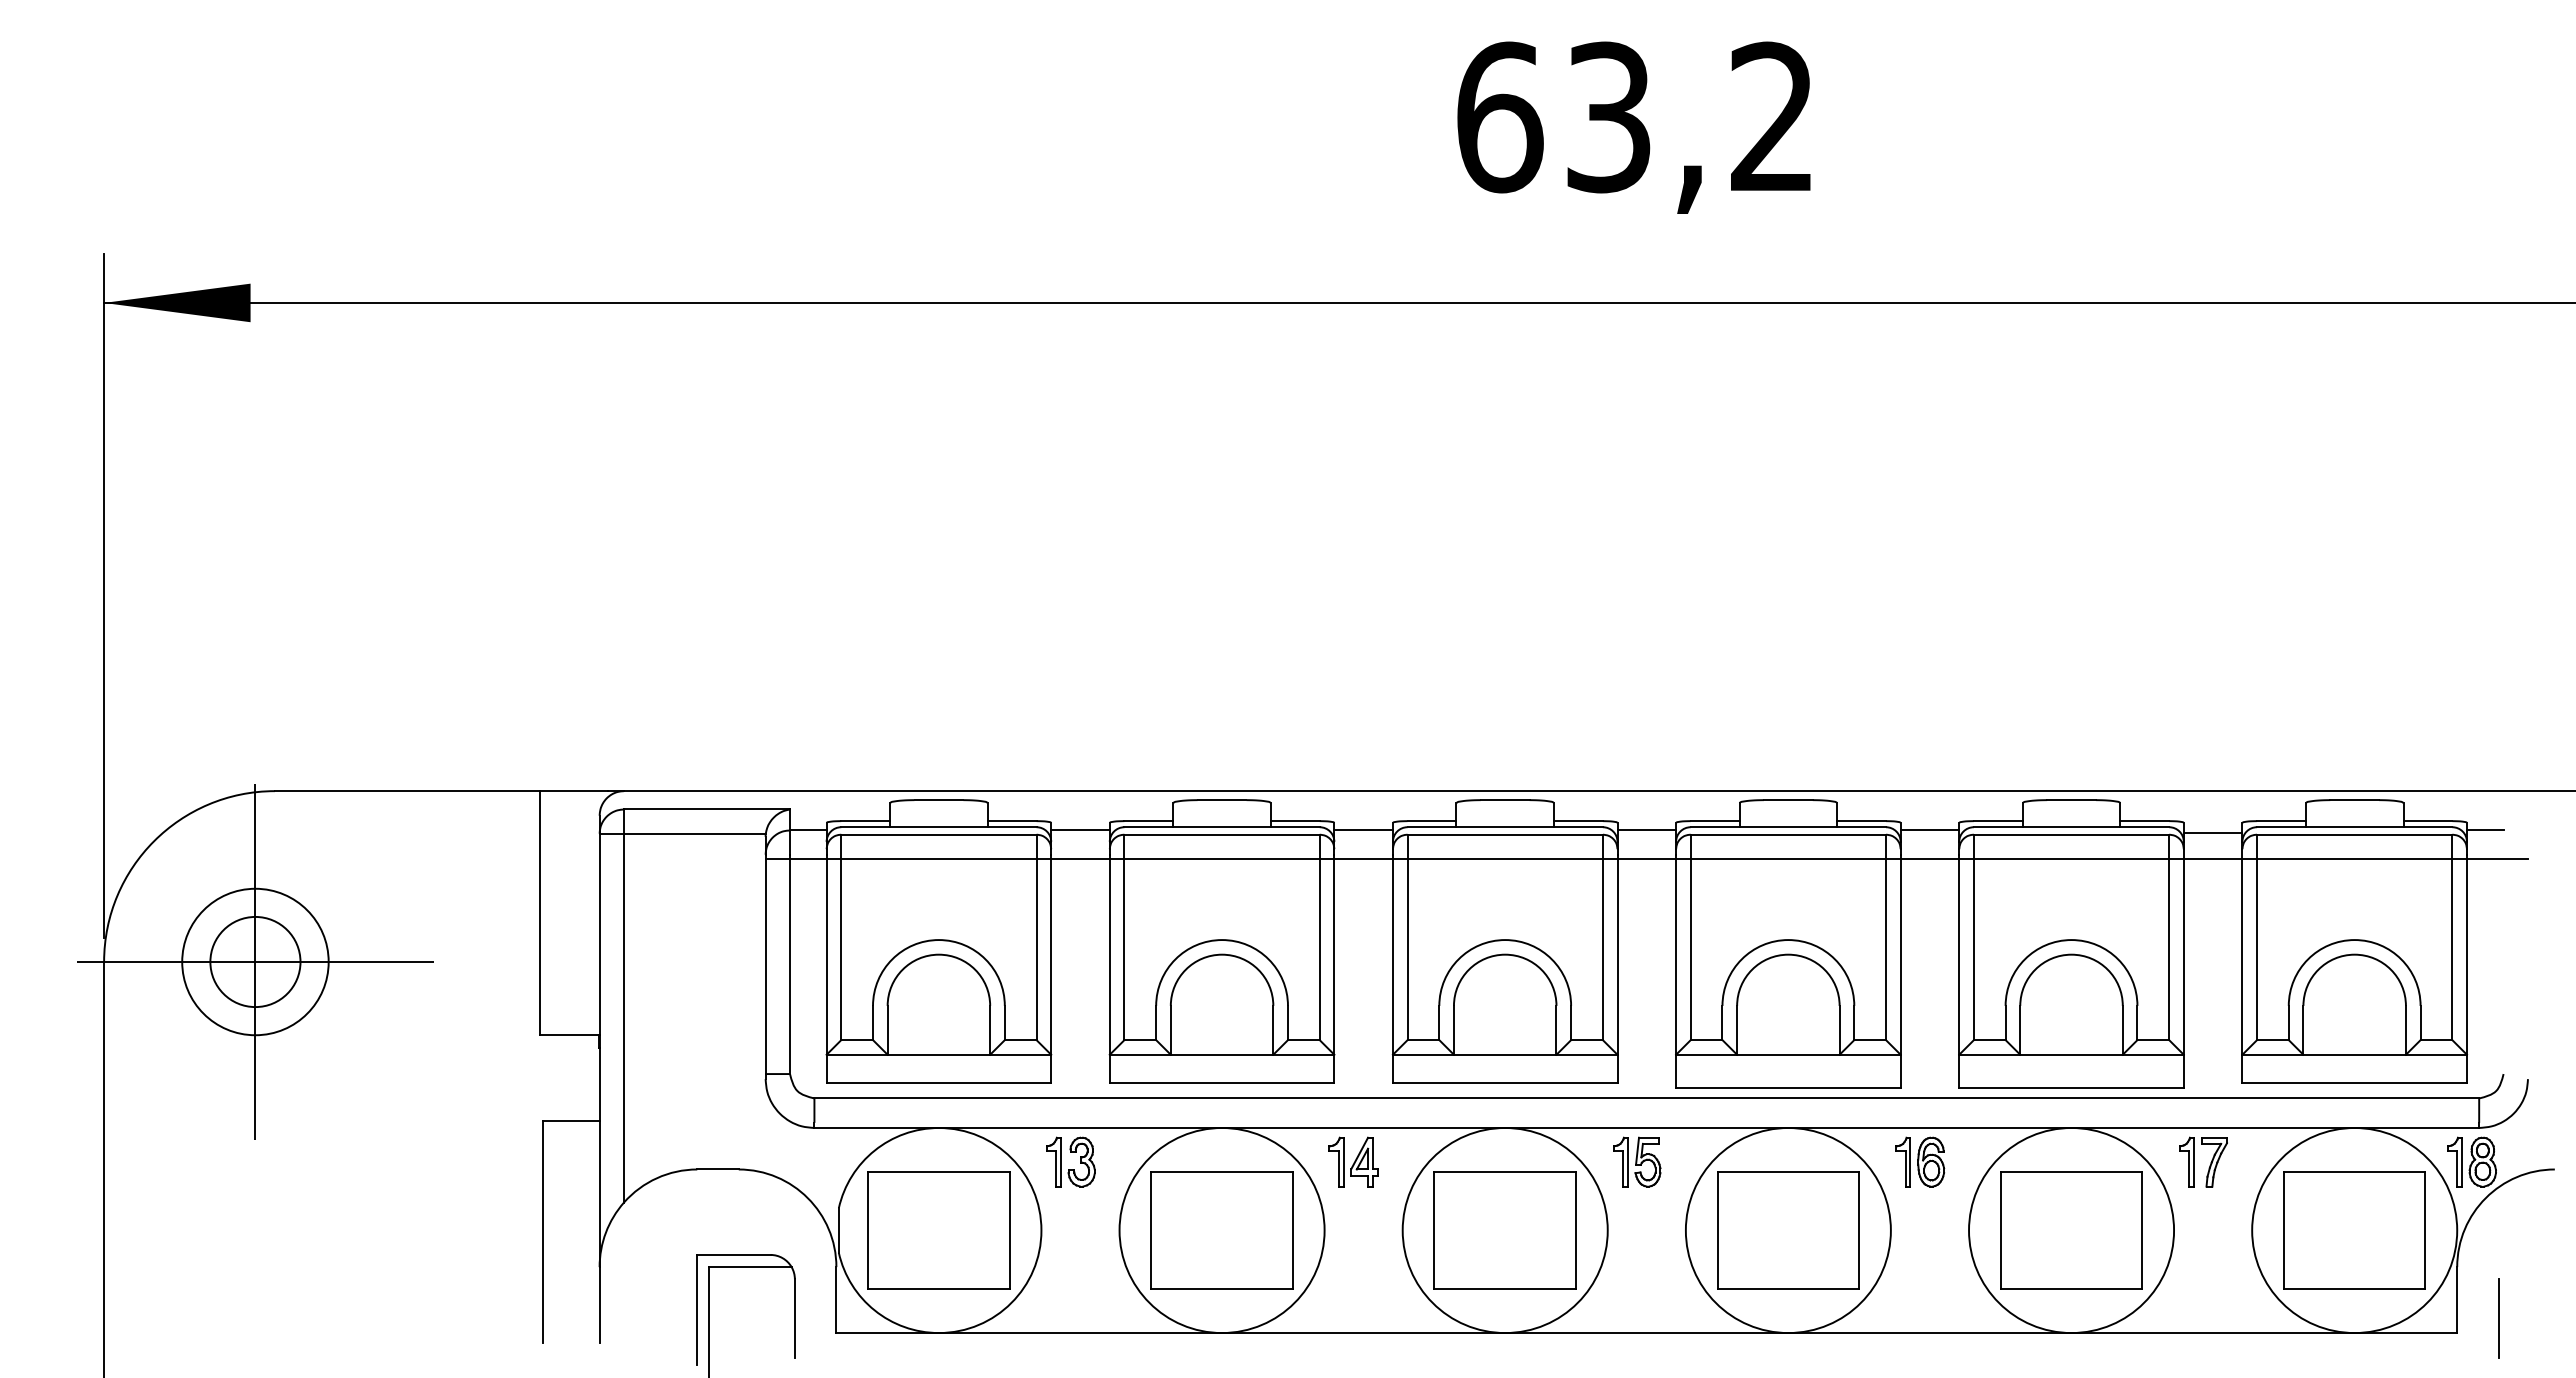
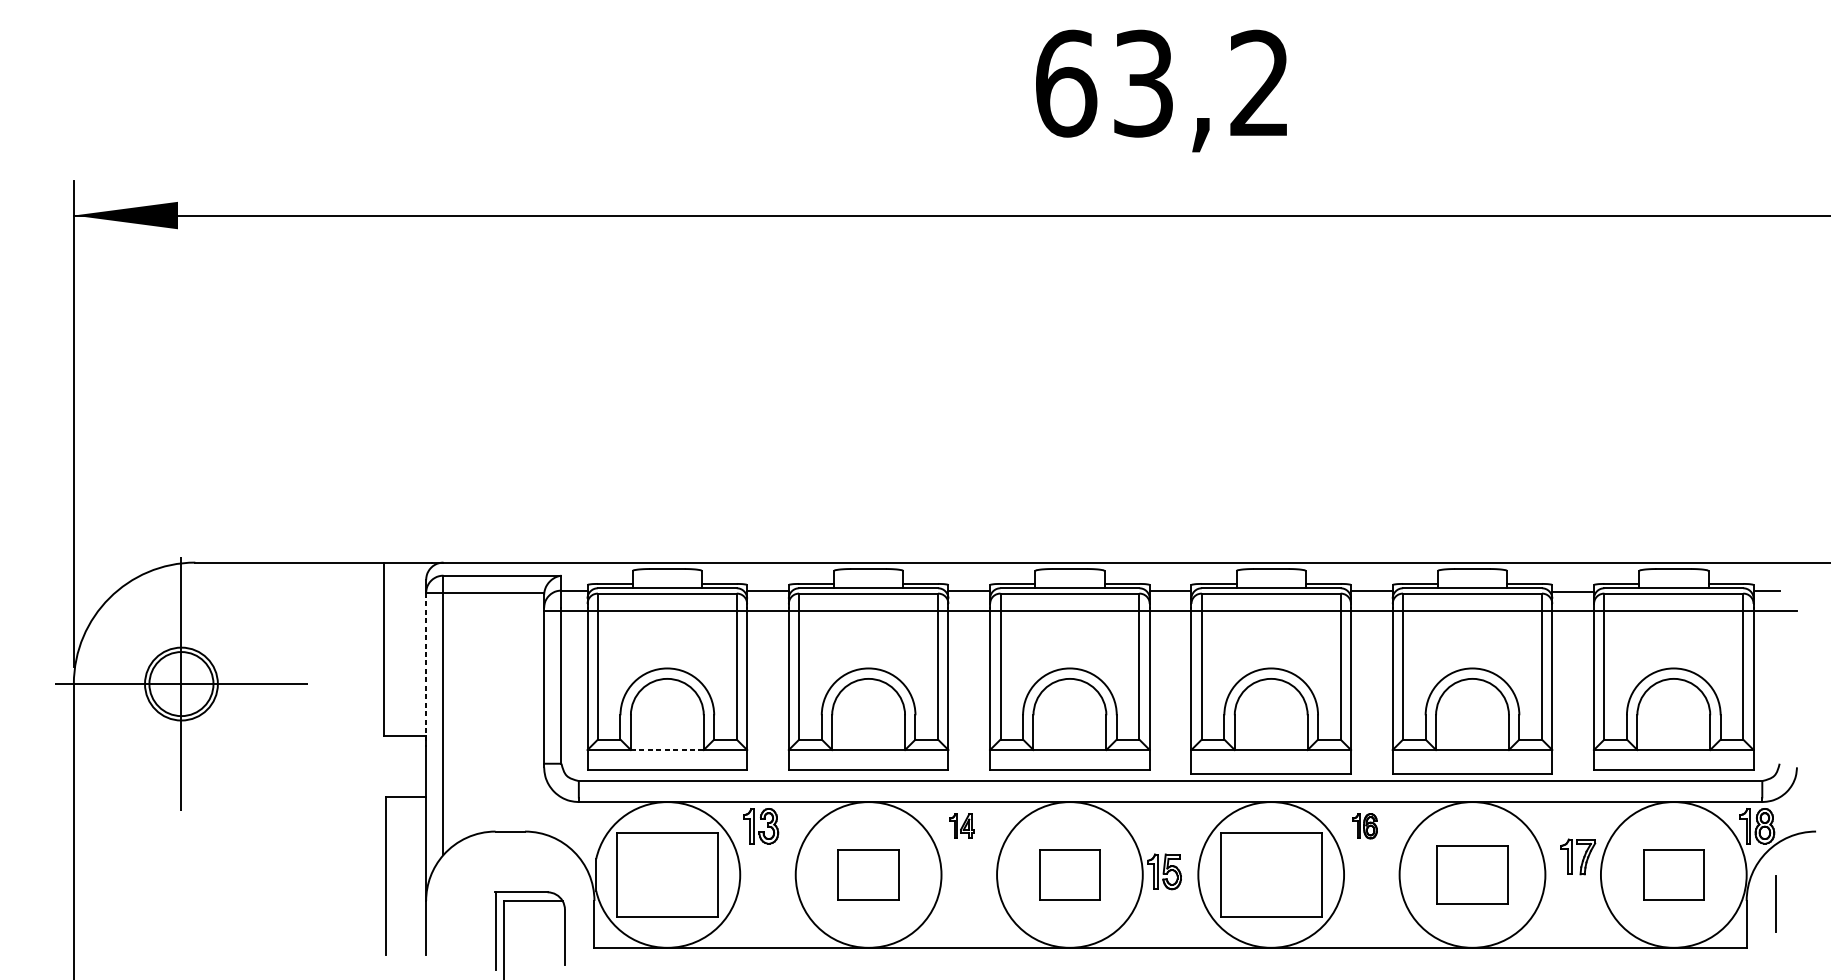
line: (599, 941) -> (426, 669), solid -> dashed
circle: (255, 961) -> (181, 683), size x0.7
line: (939, 1054) -> (667, 749), solid -> dashed
part: (1353, 1161) -> (962, 825), size x0.7
part: (1637, 1161) -> (1164, 871), moved
part: (1920, 1161) -> (1365, 825), size x0.7
part: (2210, 1162) -> (1583, 857), moved
part: (1221, 1230) -> (868, 874), size x0.6
part: (1504, 1230) -> (1069, 874), size x0.6
part: (2071, 1230) -> (1472, 874), size x0.7
part: (2354, 1230) -> (1673, 874), size x0.6
line: (2498, 1318) -> (1776, 904), moved

